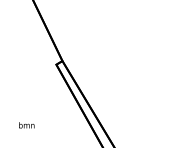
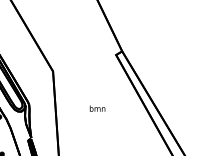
text: (26, 125) -> (97, 108), moved

